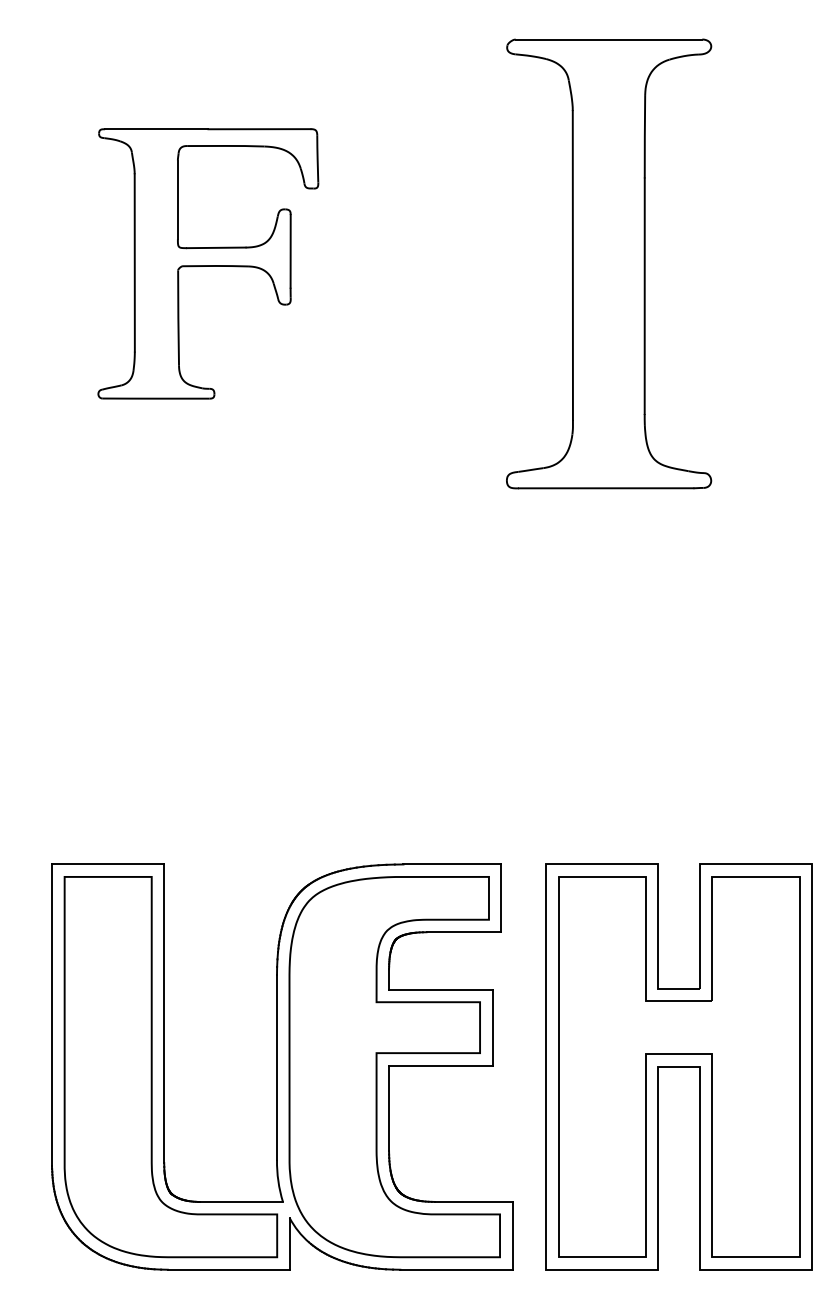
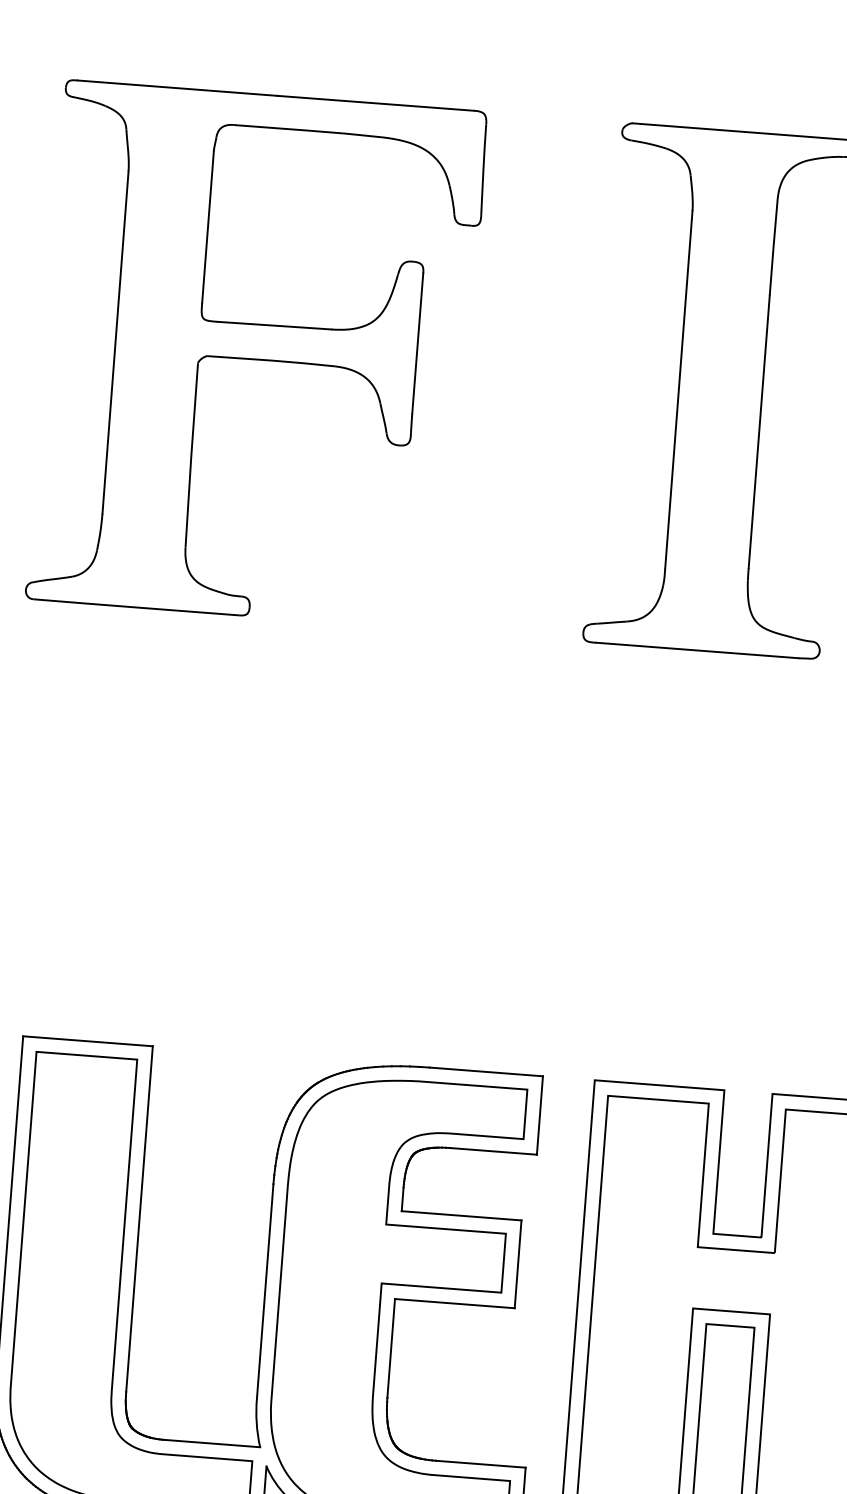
part: (208, 263) -> (257, 355), size x1.67

